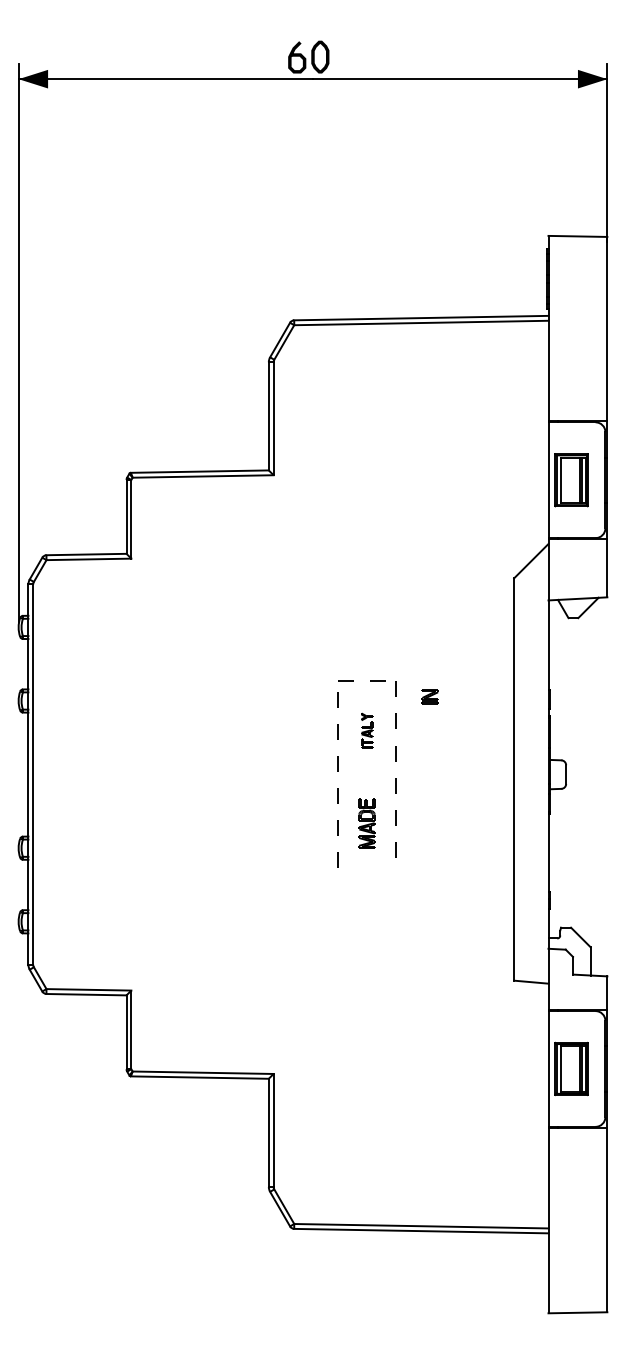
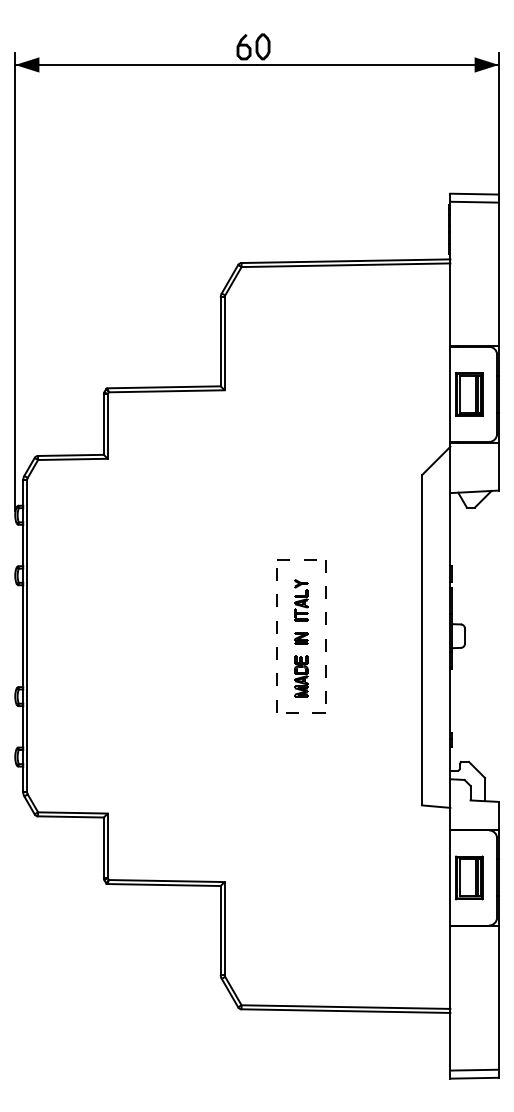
line: (577, 245) -> (474, 201), added
part: (430, 697) -> (301, 638), moved
part: (367, 731) -> (301, 600), size x1.43
line: (363, 867) -> (298, 712), added
line: (577, 1302) -> (474, 1069), added

